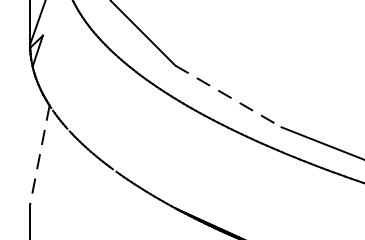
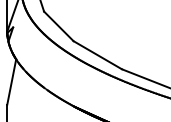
line: (227, 97) -> (97, 55), dashed -> solid
line: (39, 156) -> (11, 82), dashed -> solid

